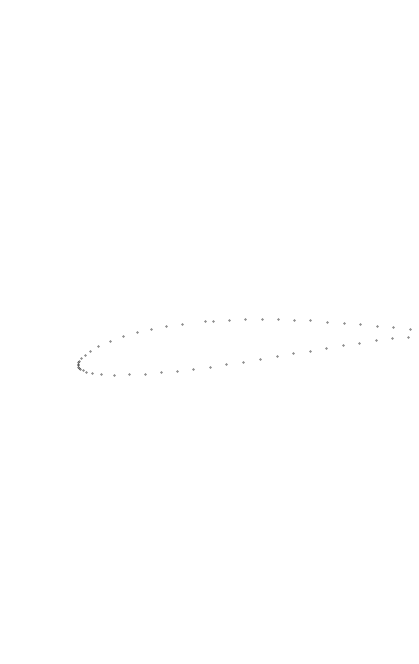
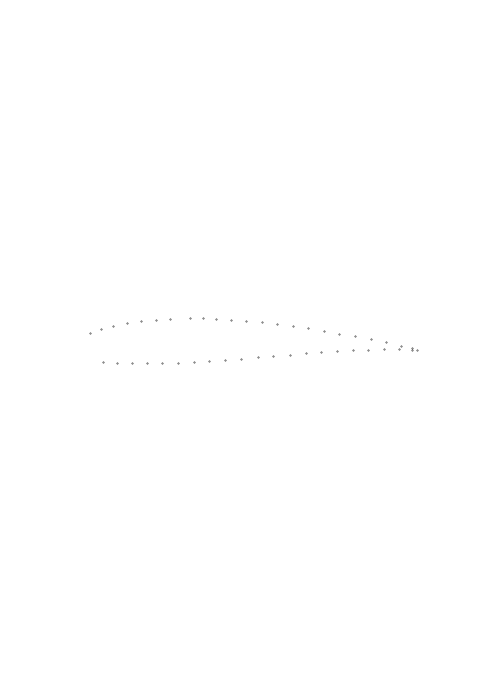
part: (209, 321) -> (196, 319), size x1.6
part: (83, 358) -> (74, 344), removed

